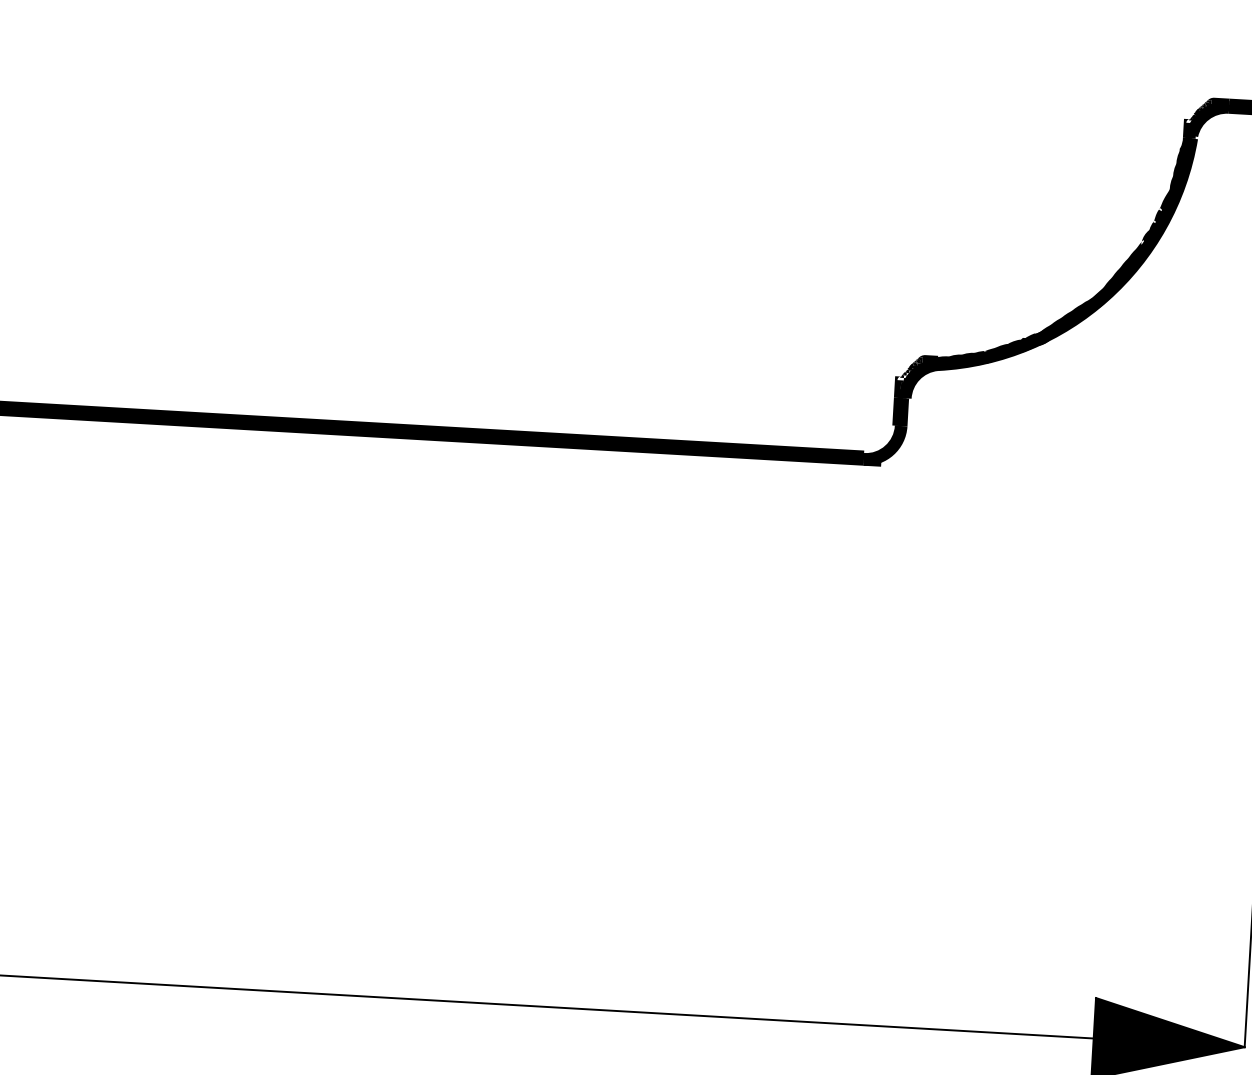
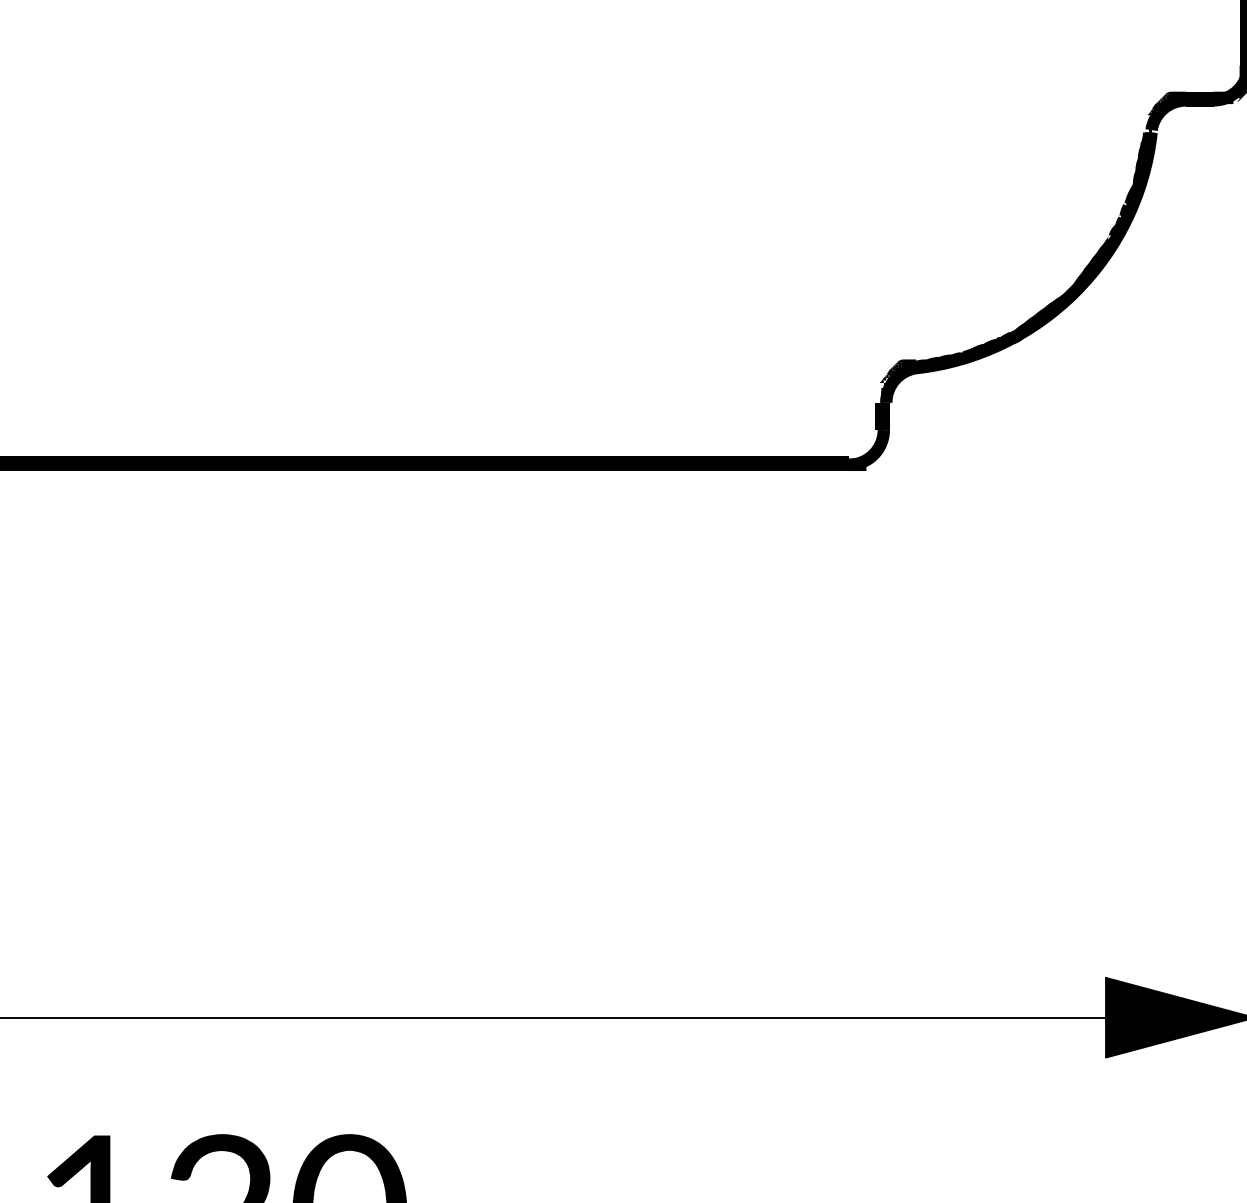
fill: (1189, 128) -> (1148, 123), removed
fill: (901, 386) -> (881, 391), removed

